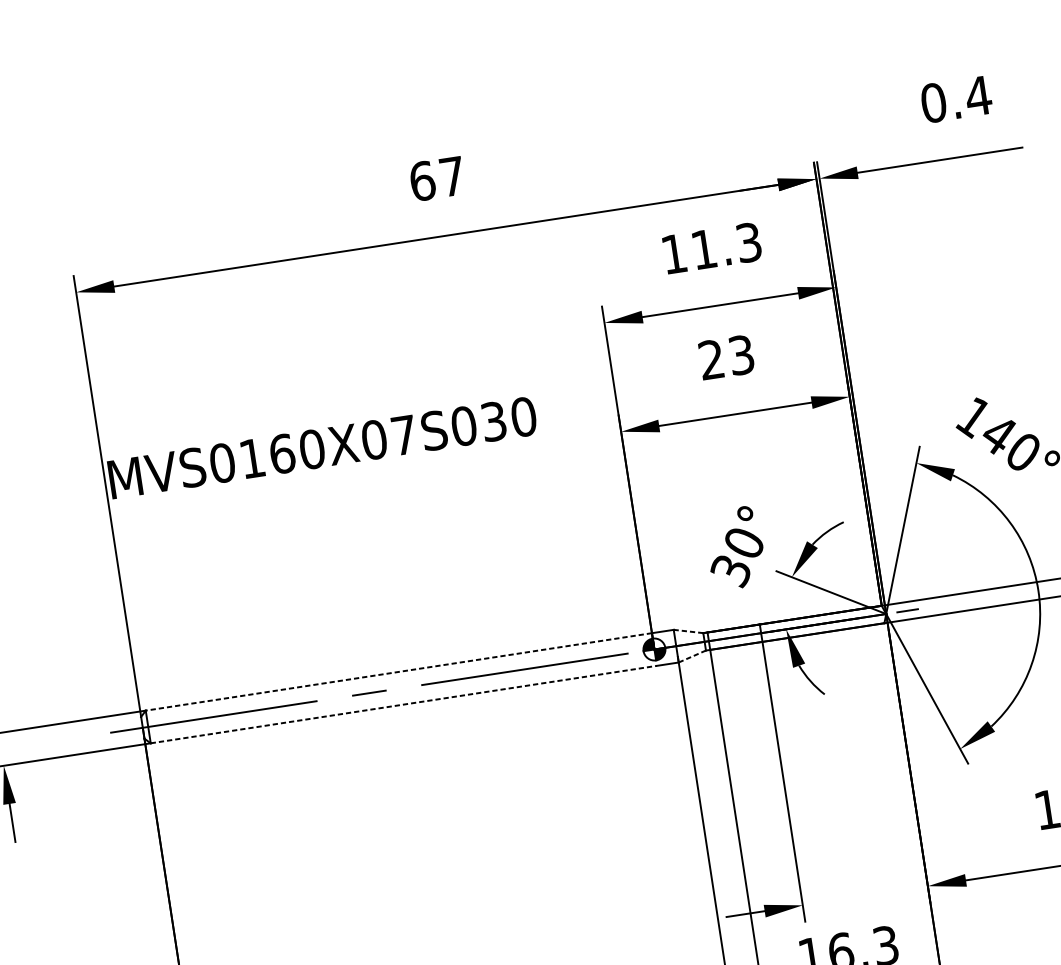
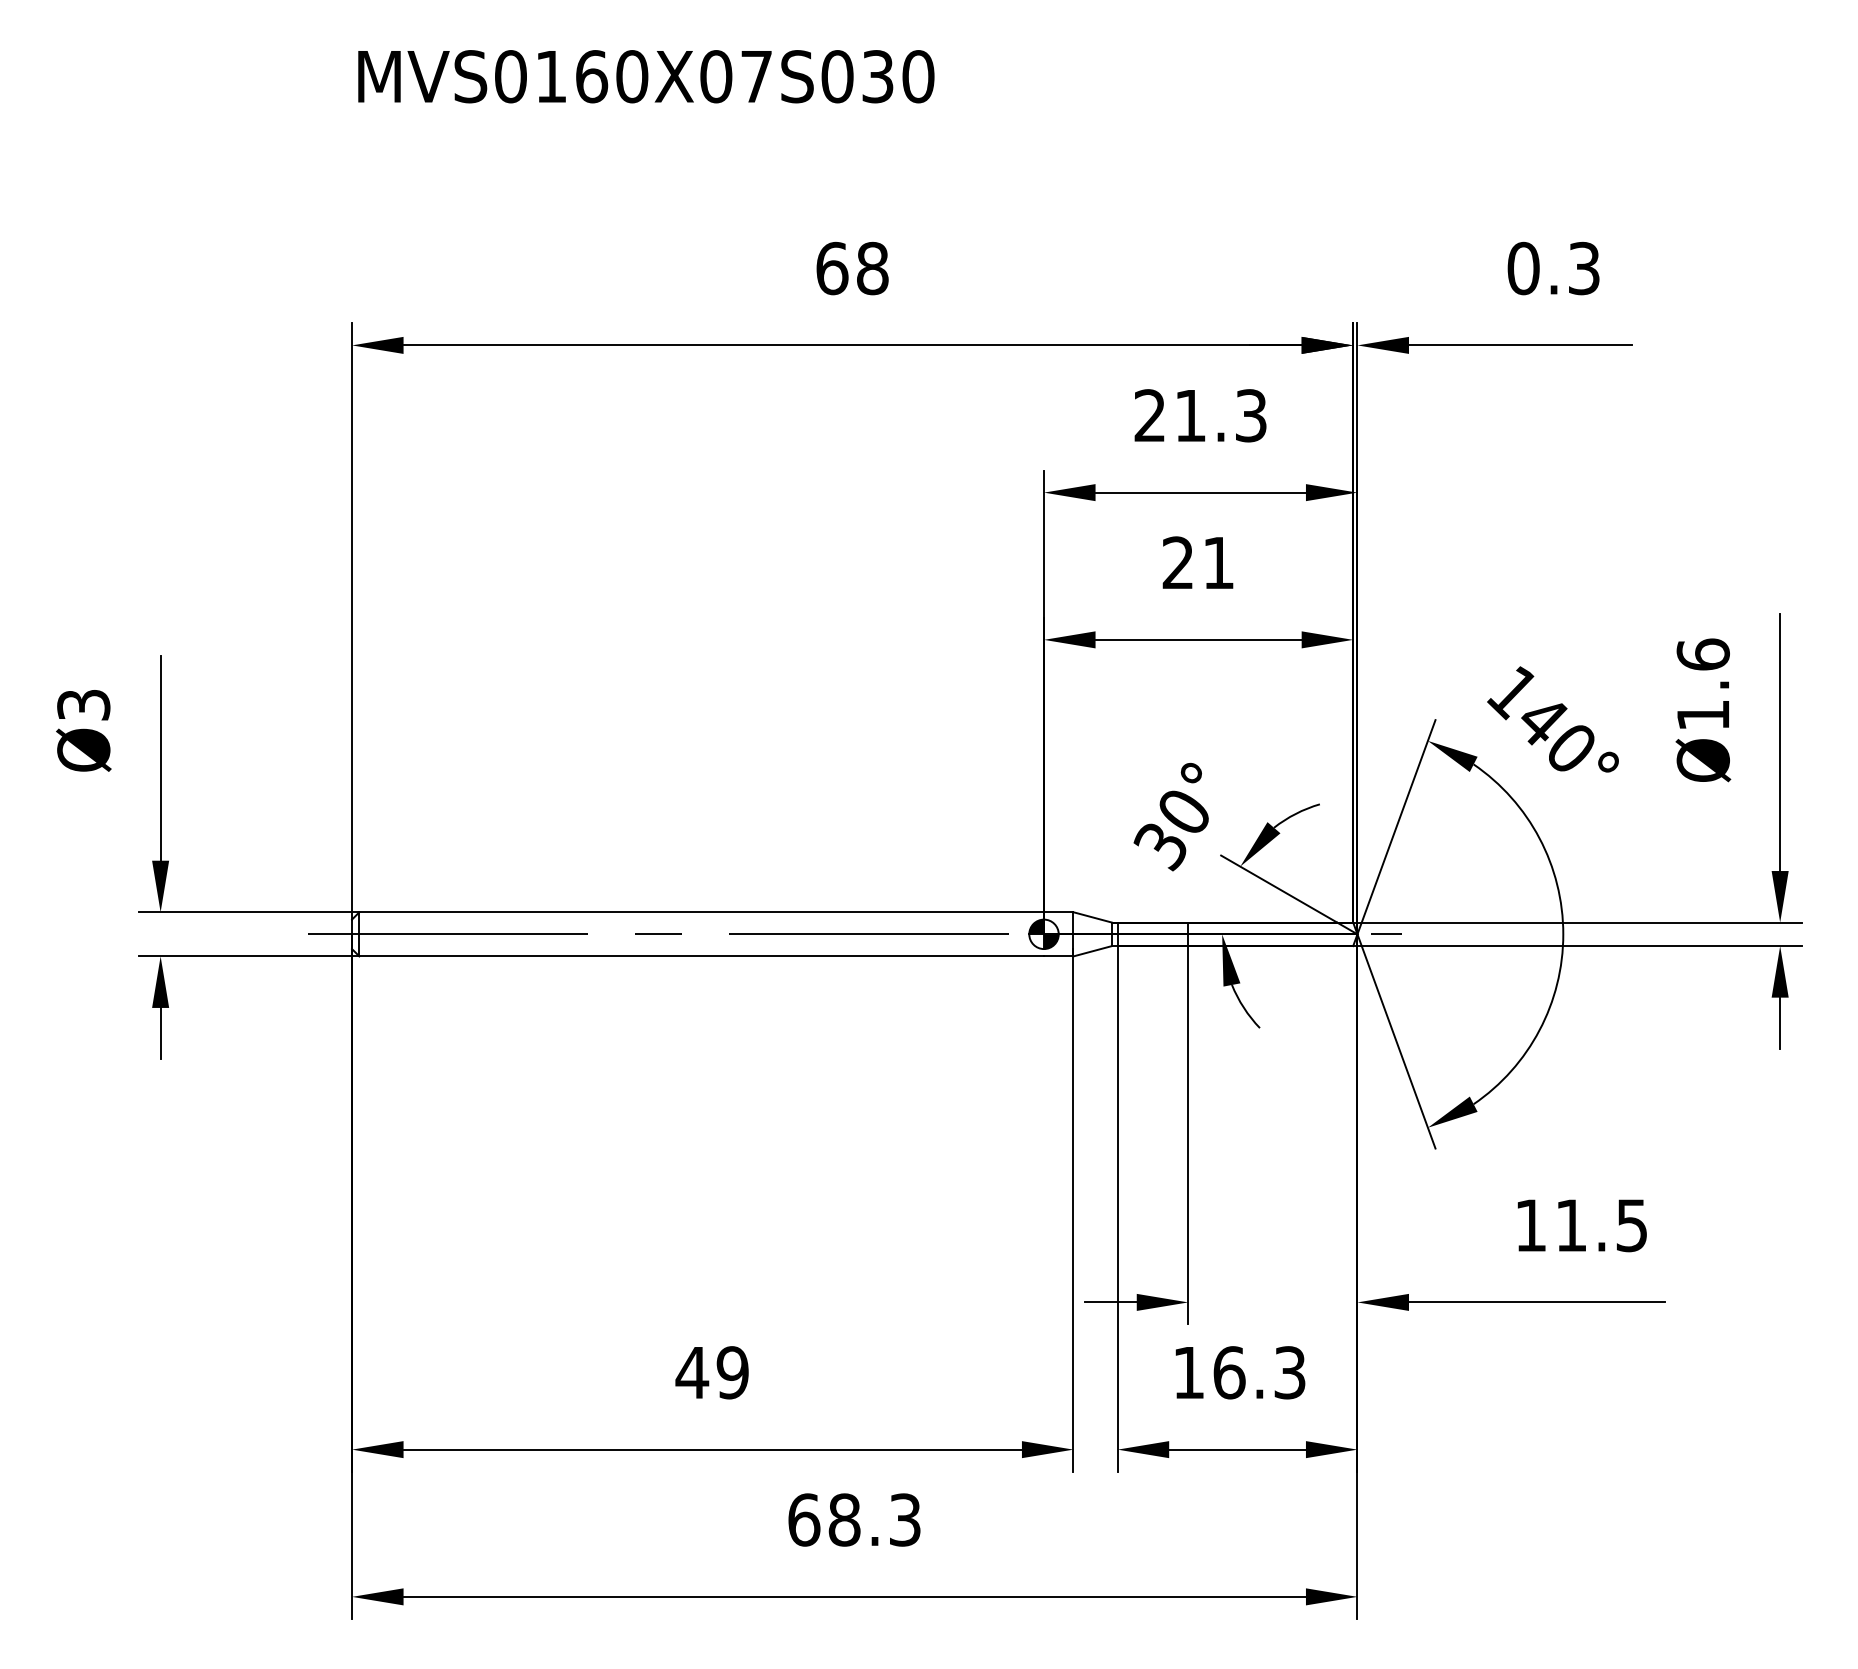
text: (978, 96) -> (1583, 268), 0.4 -> 0.3
text: (452, 176) -> (872, 268), 67 -> 68
text: (673, 253) -> (1149, 415), 11.3 -> 21.3
text: (741, 354) -> (1218, 562), 23 -> 21
text: (322, 447) -> (646, 76), moved
line: (688, 631) -> (1092, 917), dashed -> solid
line: (692, 656) -> (1092, 951), dashed -> solid
line: (398, 672) -> (701, 912), dashed -> solid
line: (404, 704) -> (702, 956), dashed -> solid

